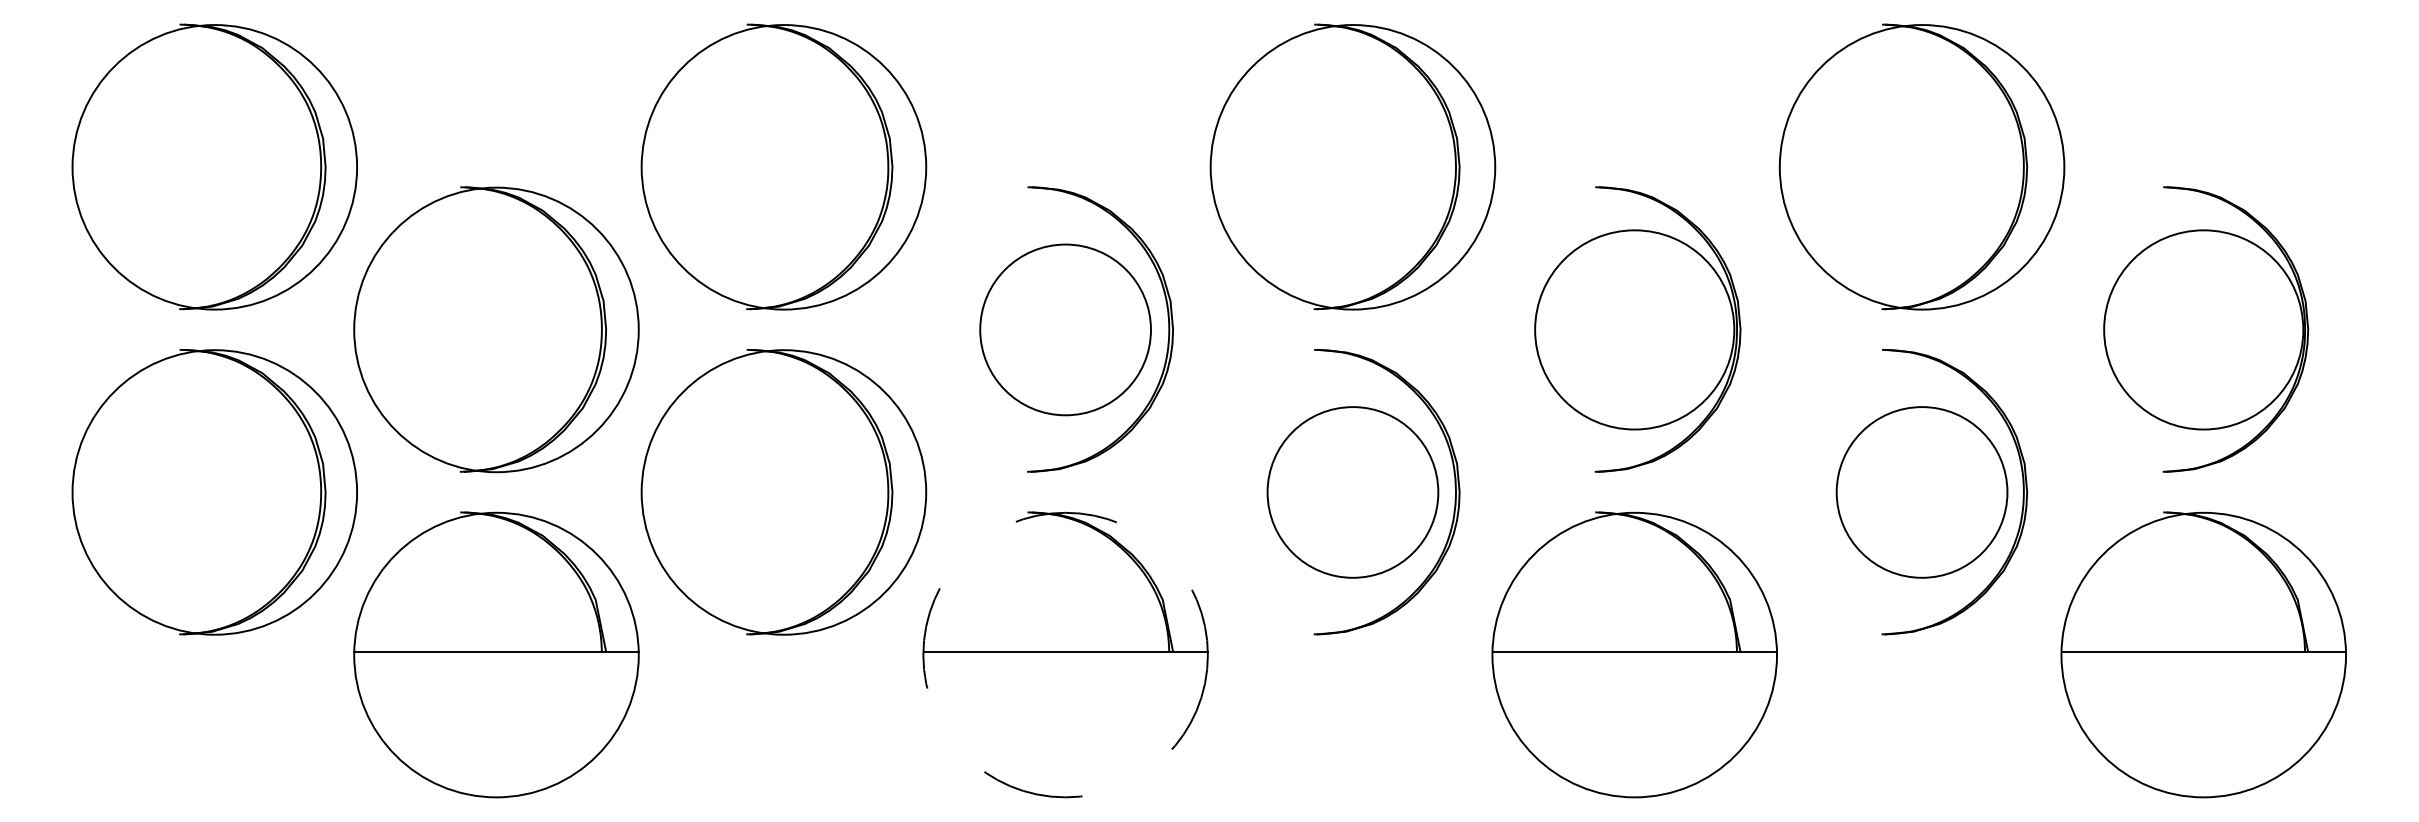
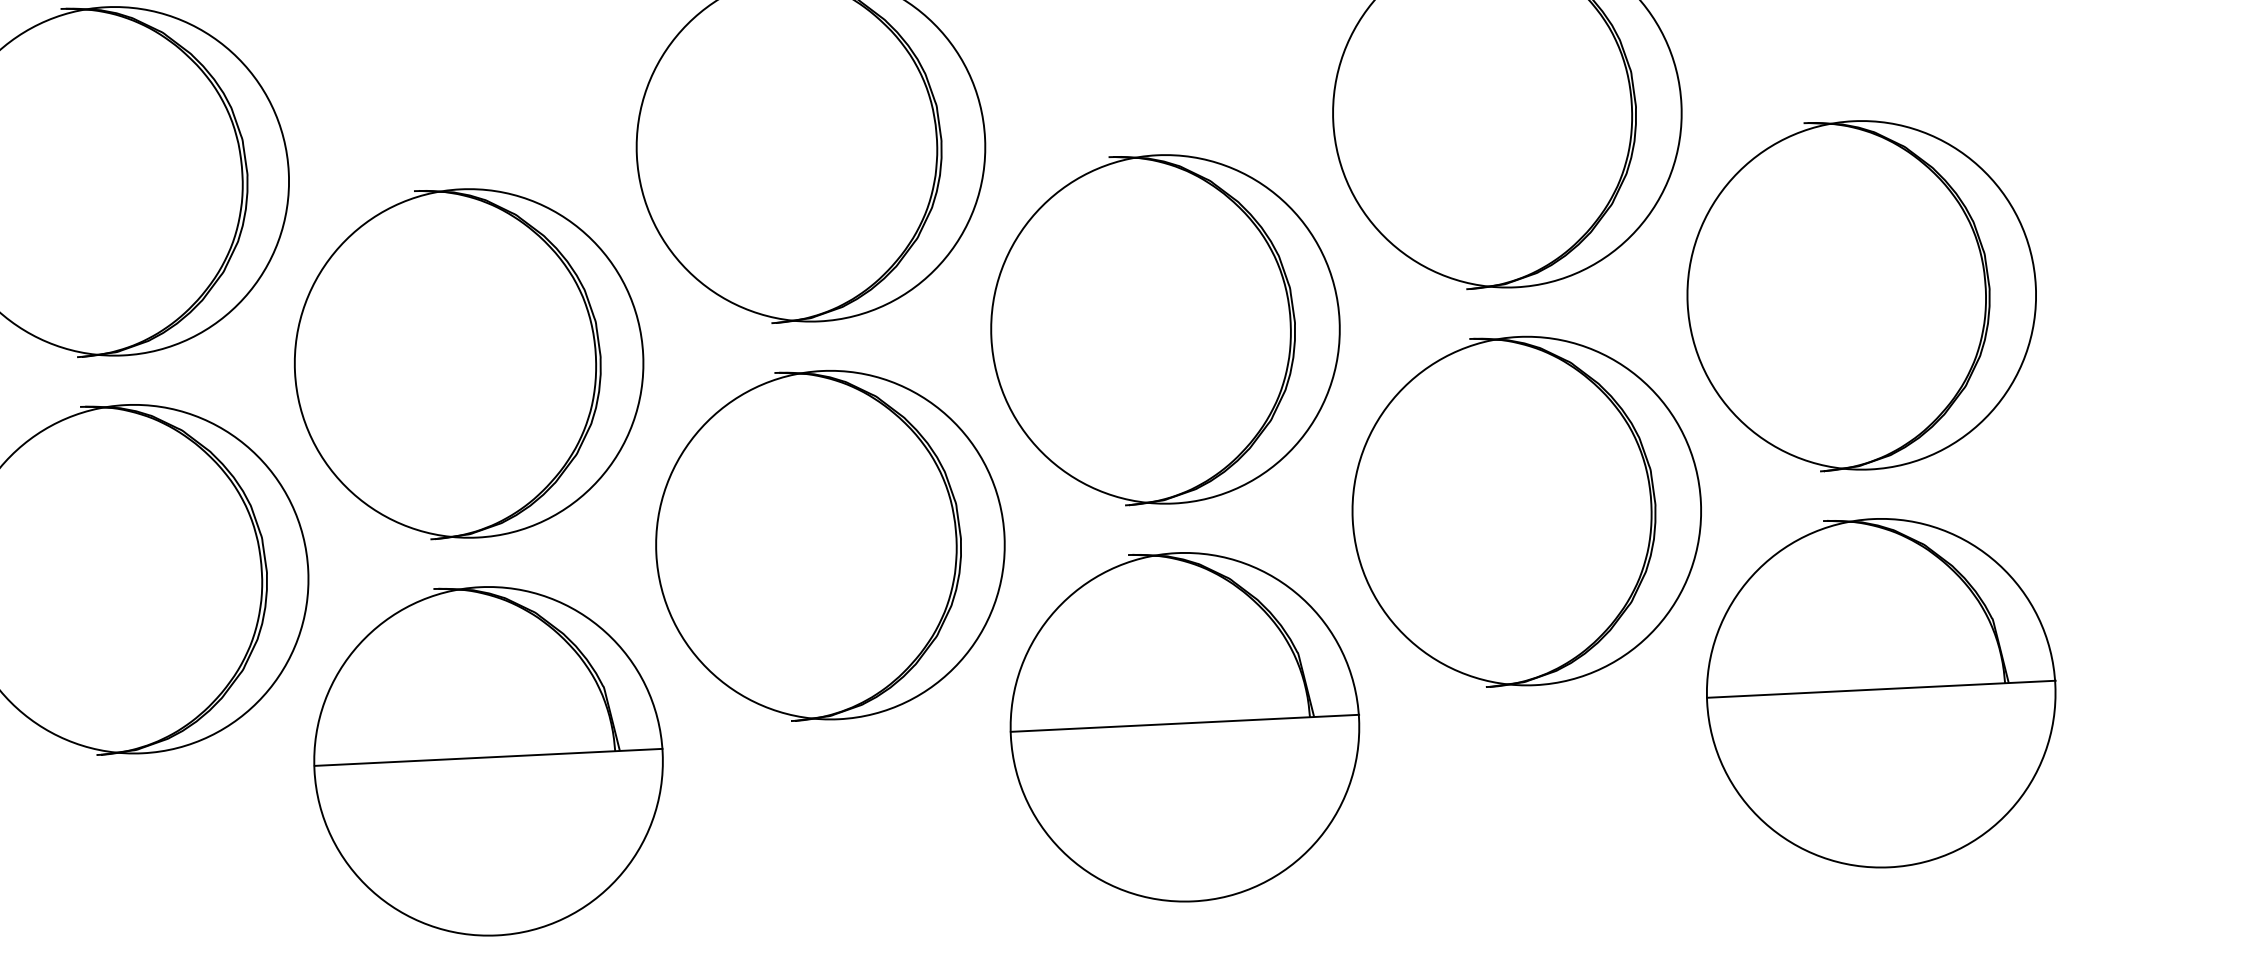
circle: (1065, 329) -> (468, 362), size x1.67
circle: (1634, 329) -> (1165, 328), size x1.43
circle: (2203, 329) -> (1861, 294), size x1.43
circle: (1352, 492) -> (829, 545), size x1.67
circle: (1921, 492) -> (1526, 511), size x1.67
circle: (1065, 654) -> (488, 760), dashed -> solid

